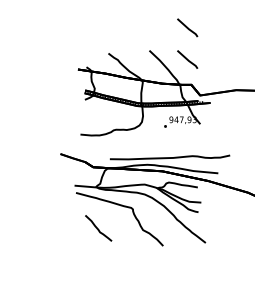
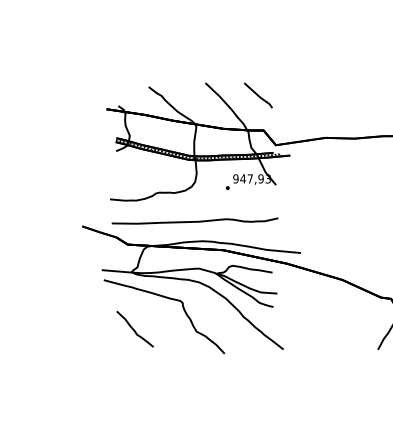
line: (187, 27) -> (258, 51), removed
curve: (169, 157) -> (194, 221), moved

